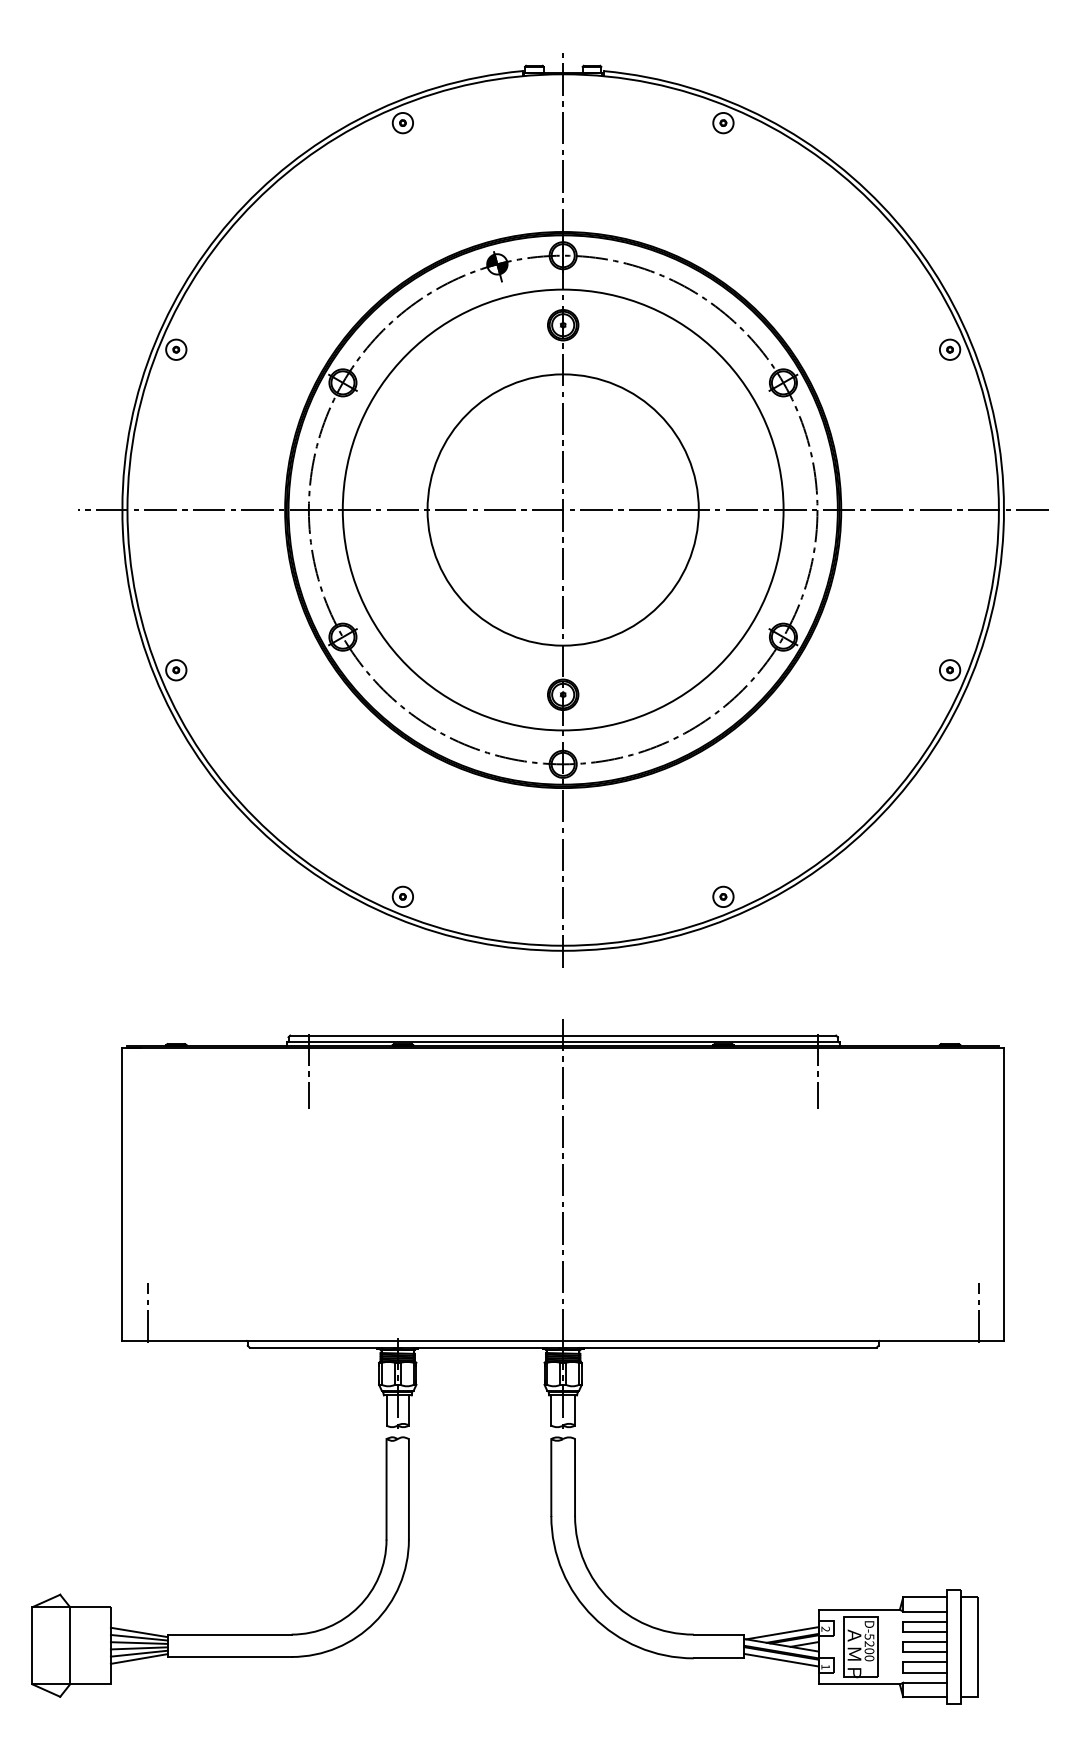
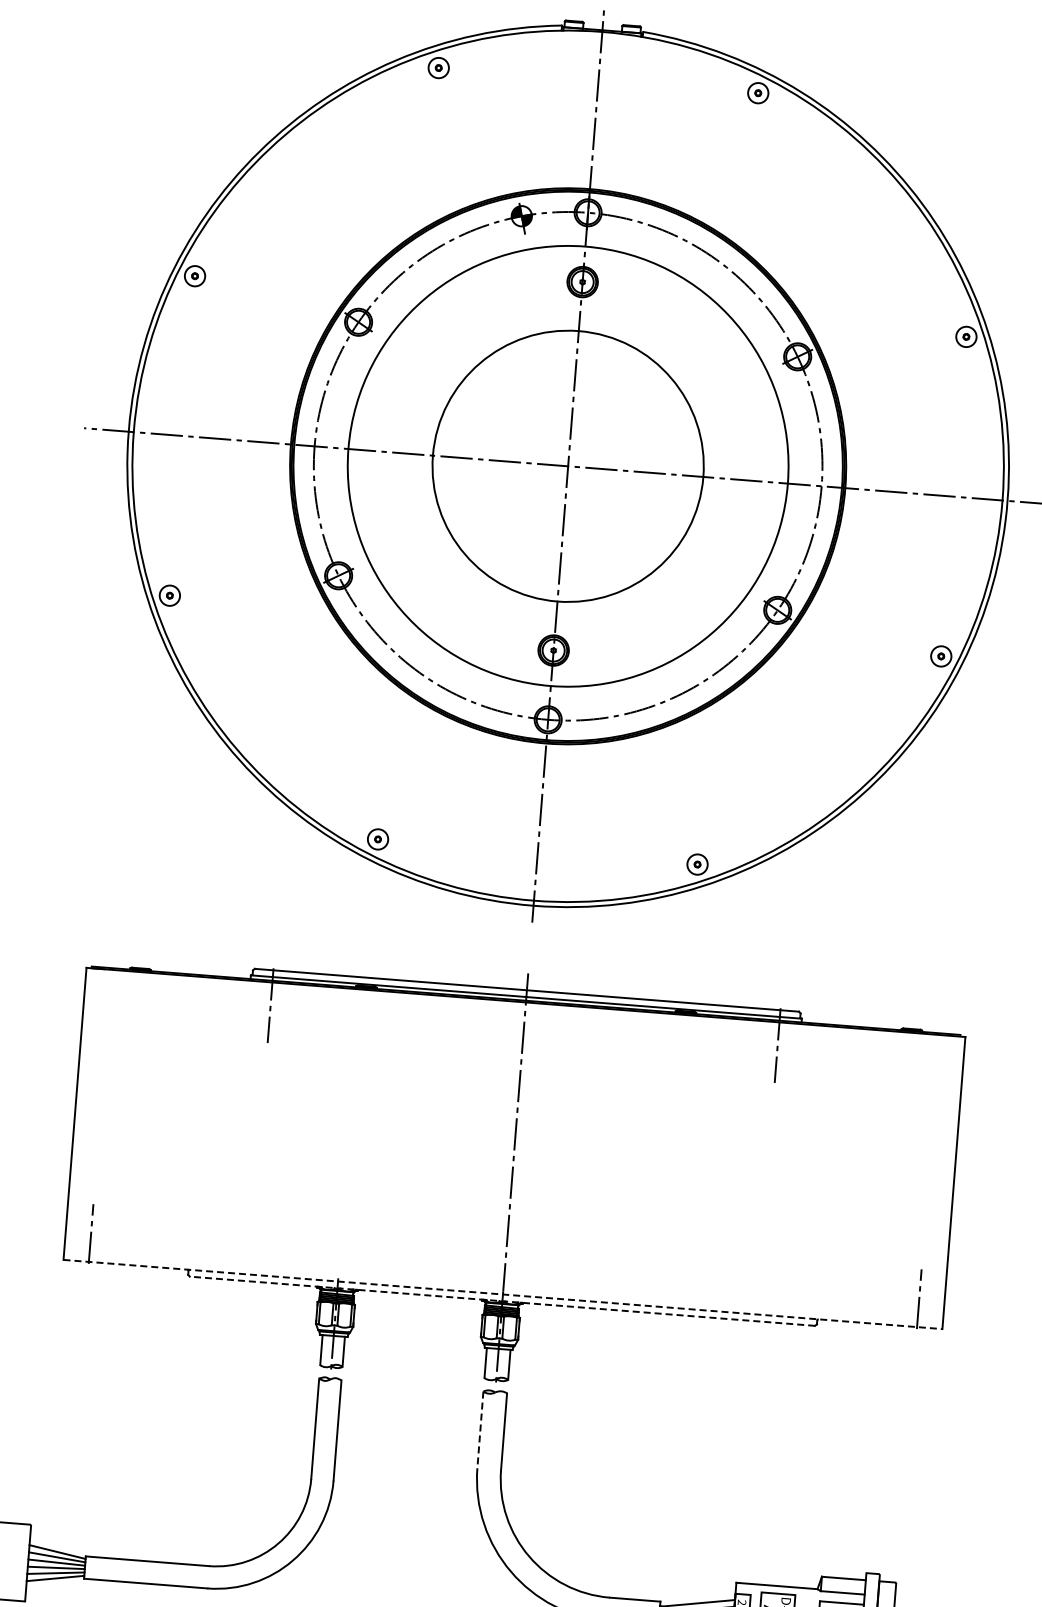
line: (563, 1340) -> (503, 1294), solid -> dashed
line: (563, 1347) -> (502, 1301), solid -> dashed
line: (551, 1478) -> (480, 1430), solid -> dashed

